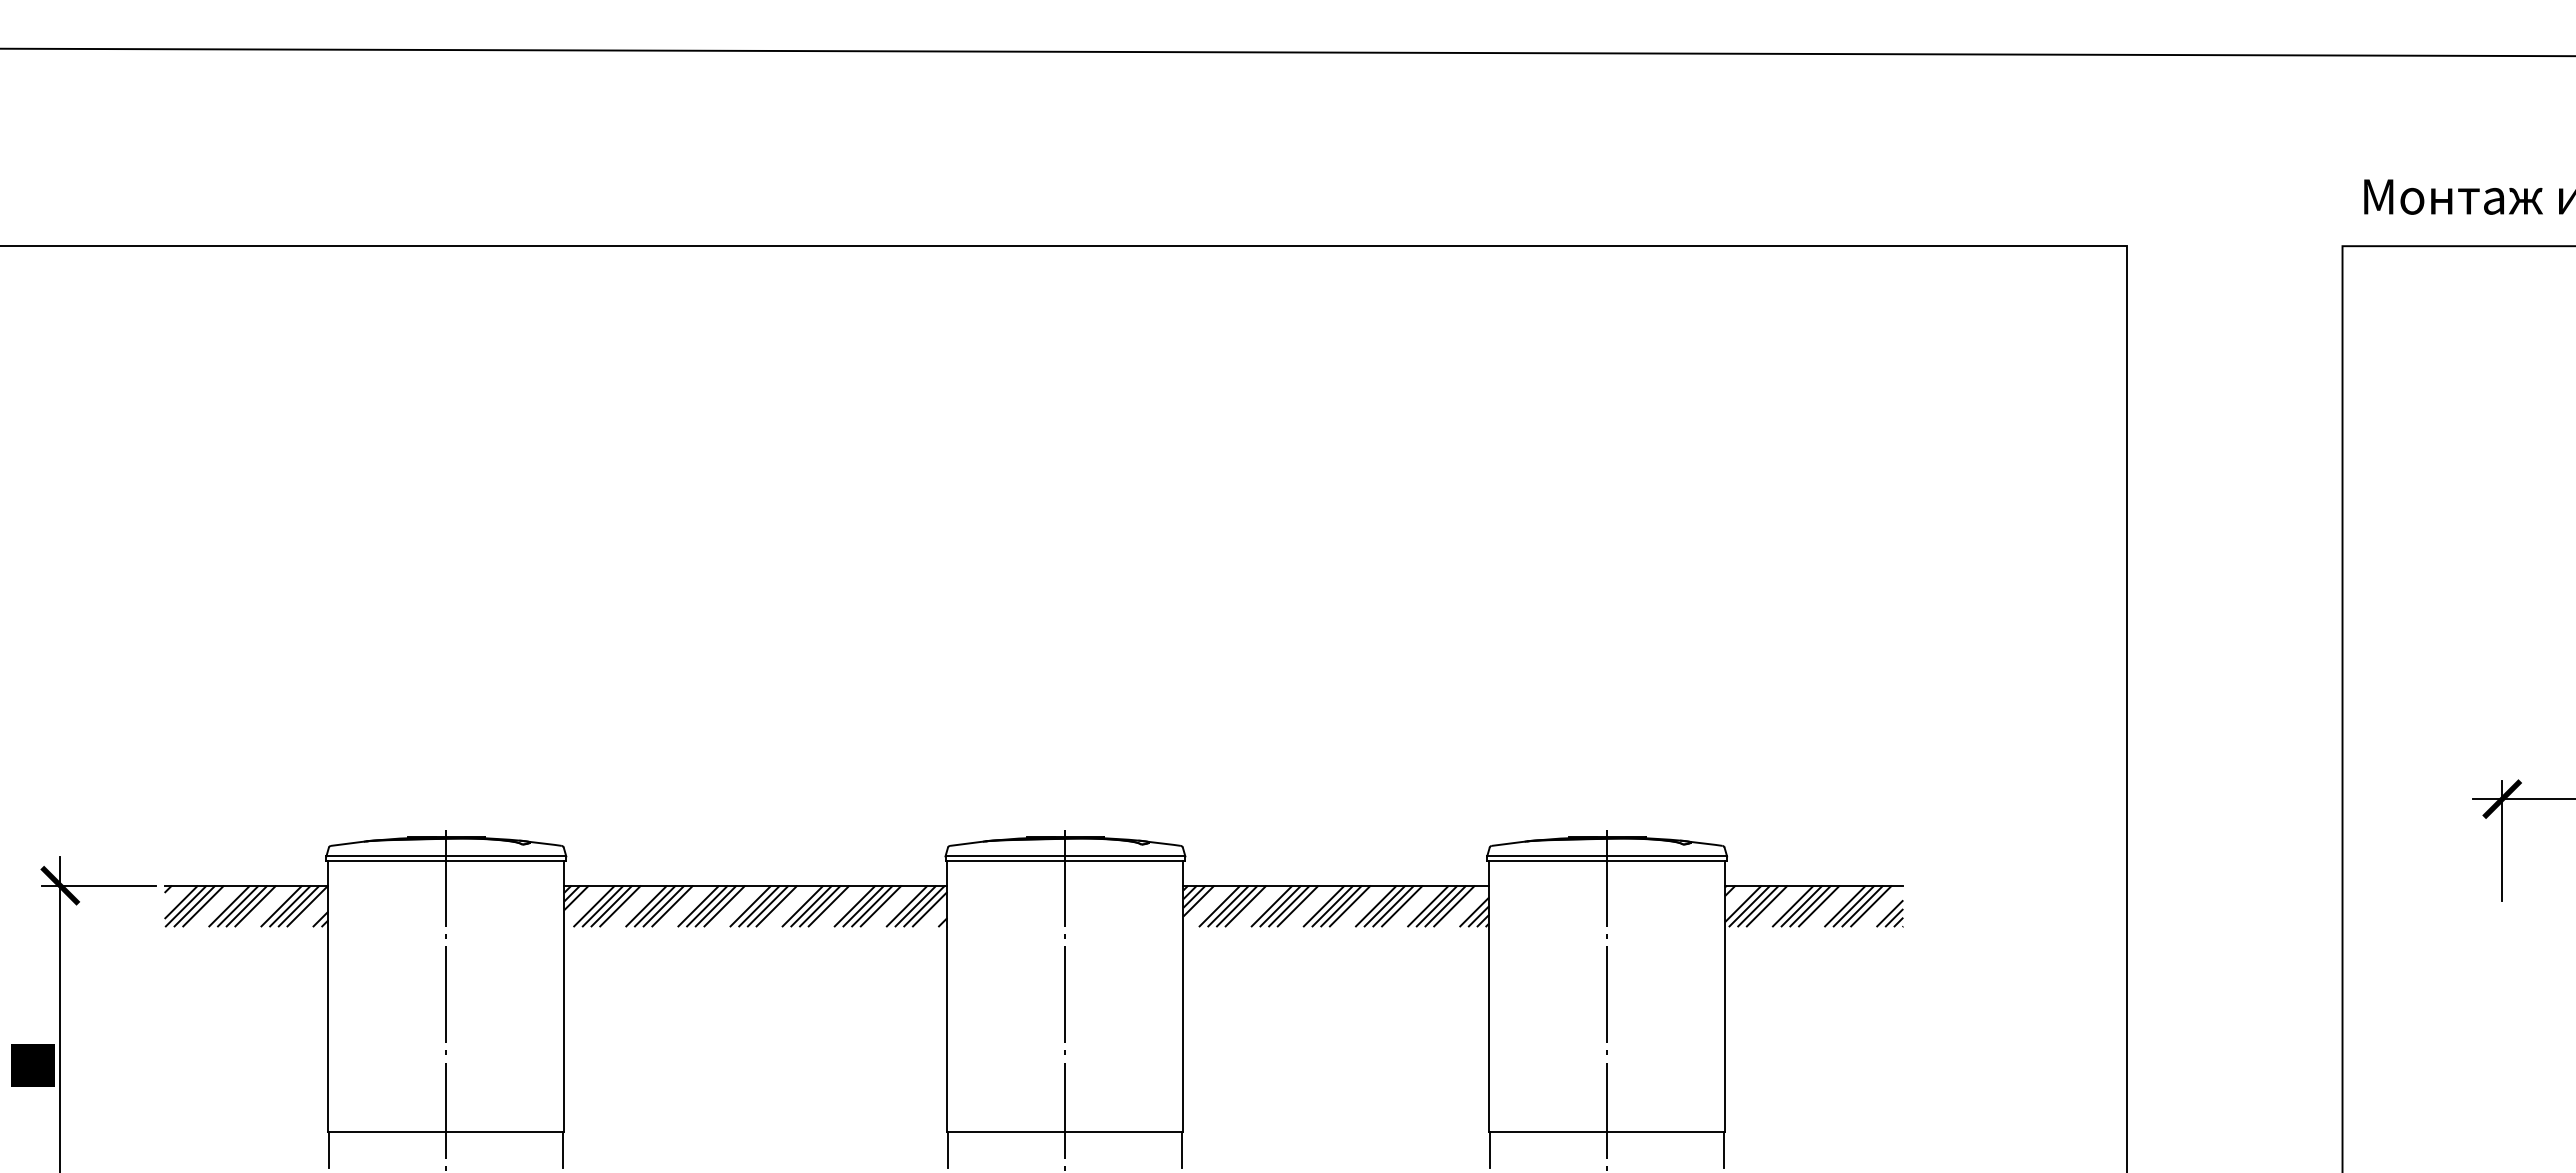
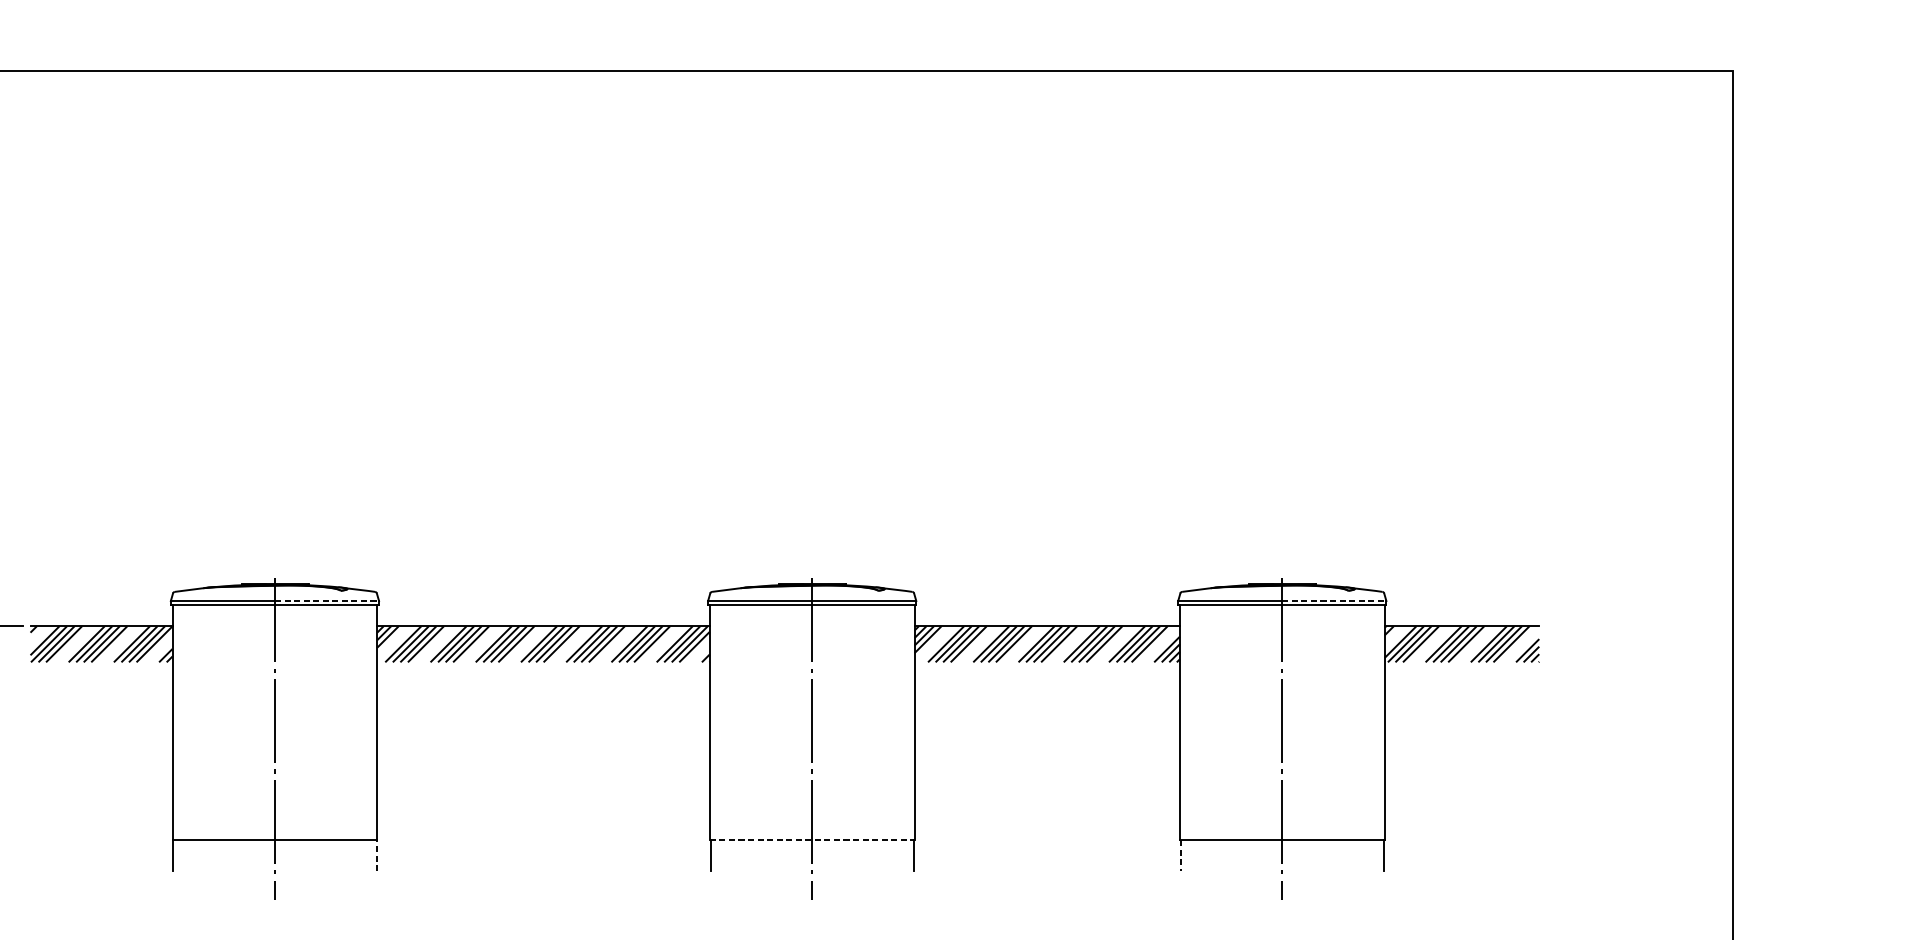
line: (506, 856) -> (327, 601), solid -> dashed
line: (1667, 856) -> (1334, 601), solid -> dashed
line: (1065, 1132) -> (812, 840), solid -> dashed
line: (563, 1149) -> (376, 855), solid -> dashed
line: (1490, 1149) -> (1181, 855), solid -> dashed

